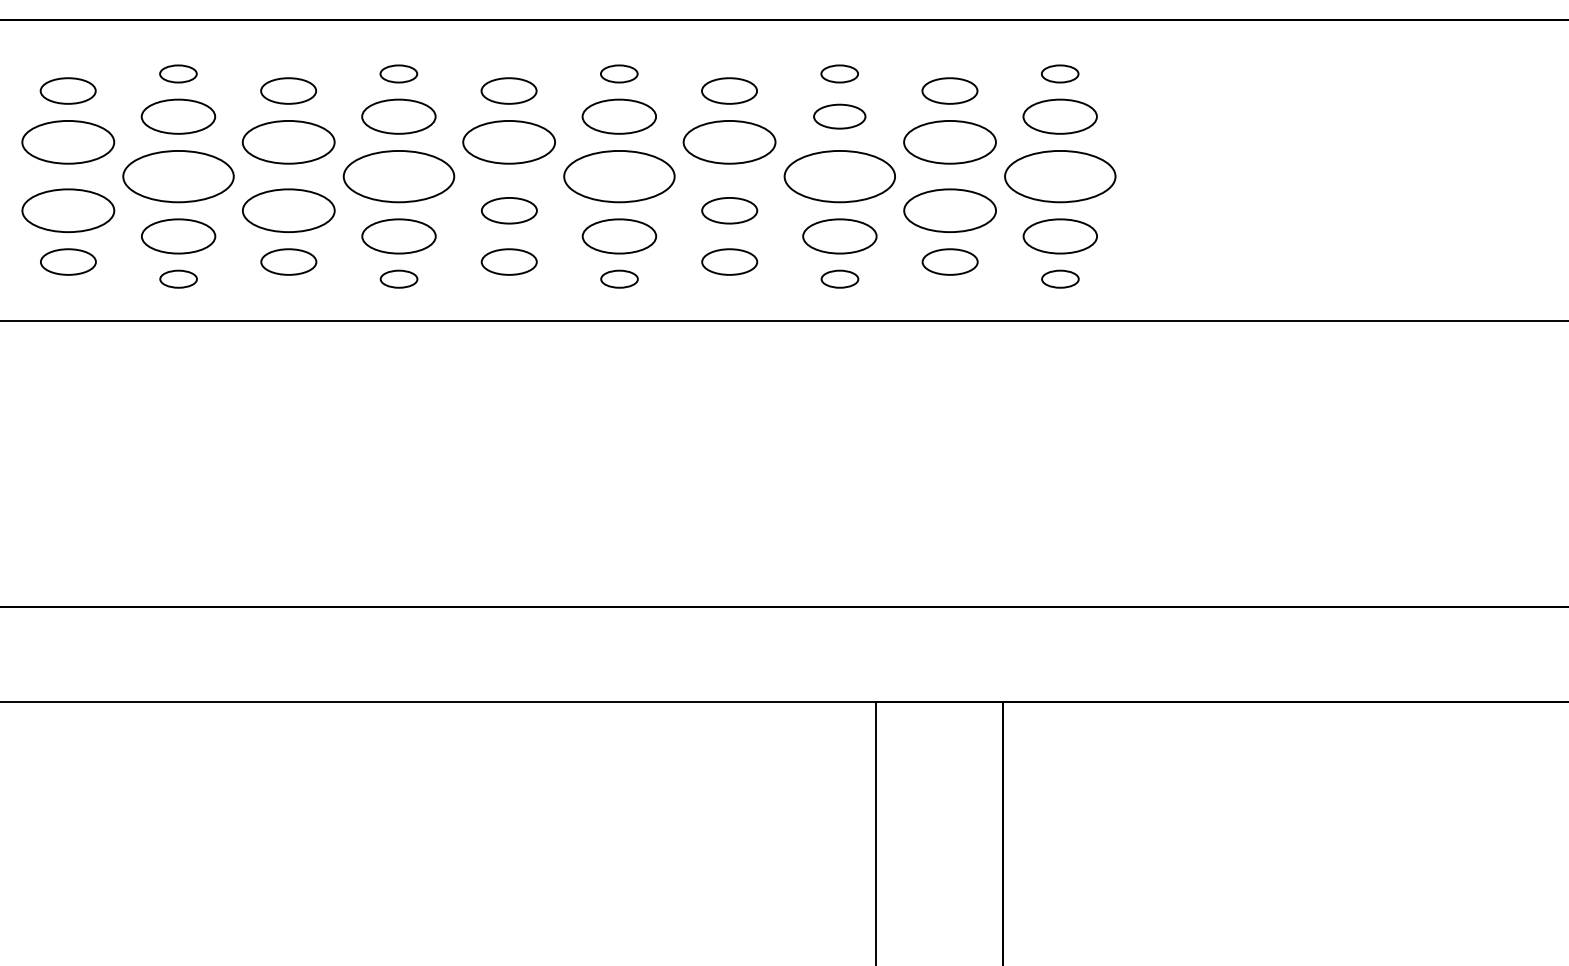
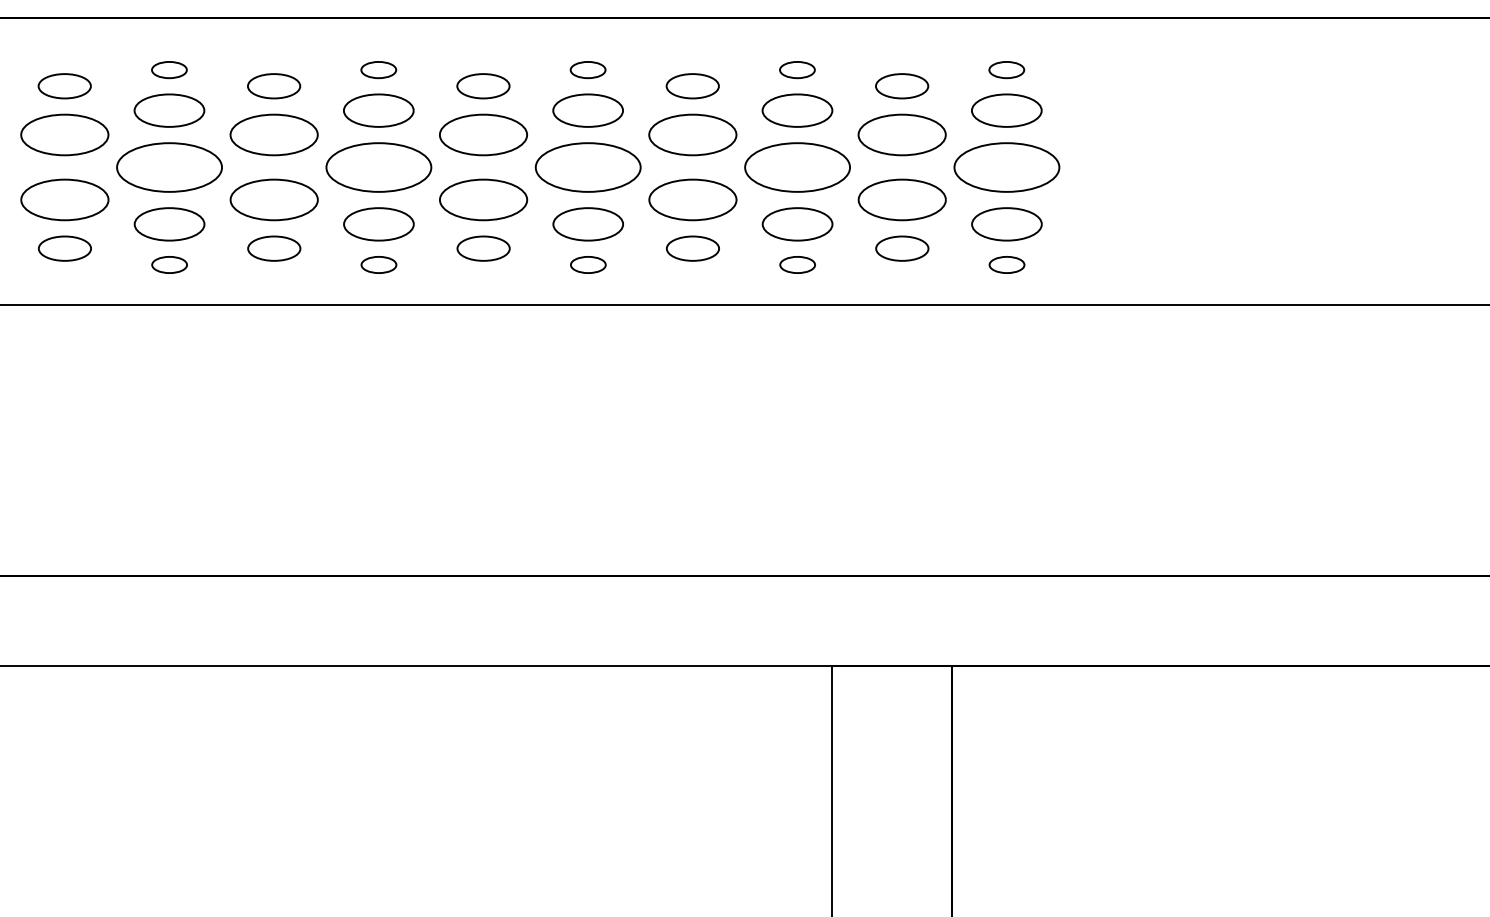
part: (839, 116) -> (797, 110), size x1.43
part: (509, 210) -> (483, 199), size x1.67
part: (729, 210) -> (692, 199), size x1.67

